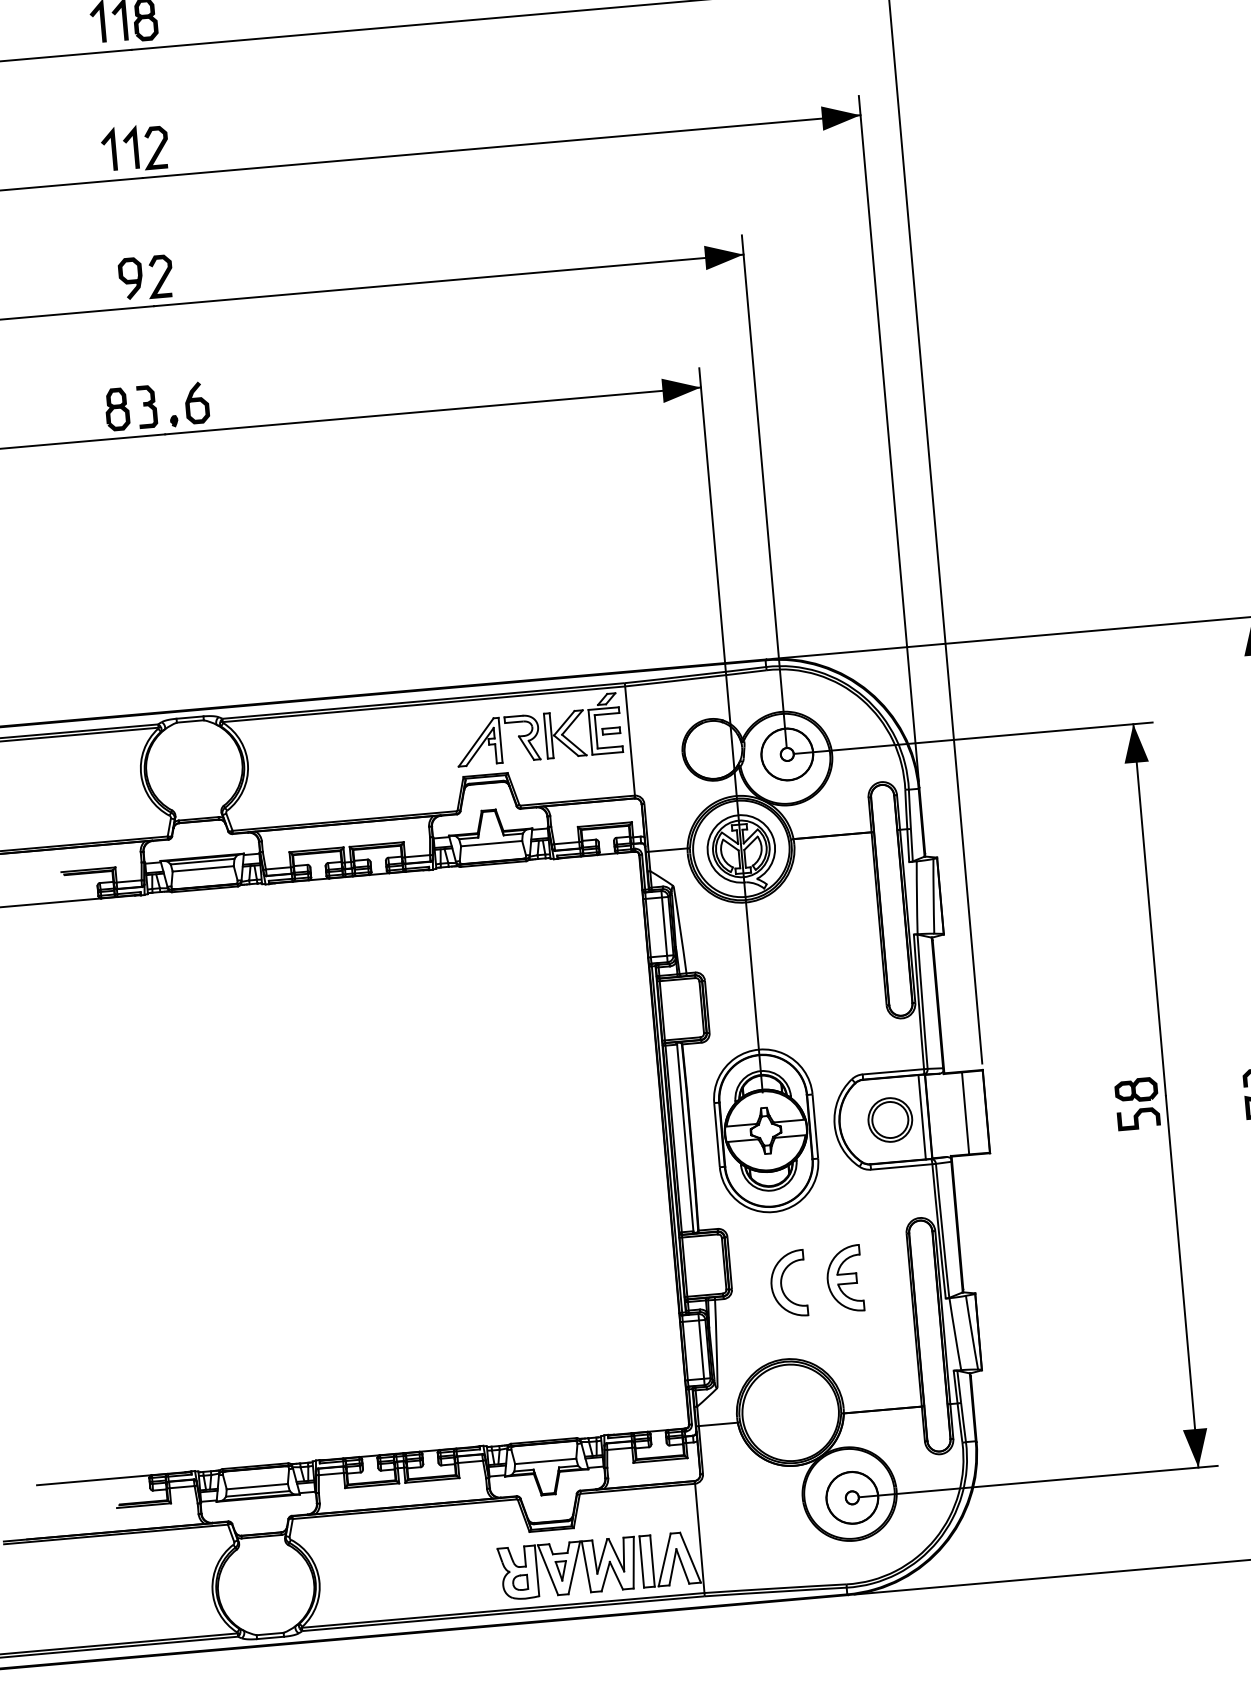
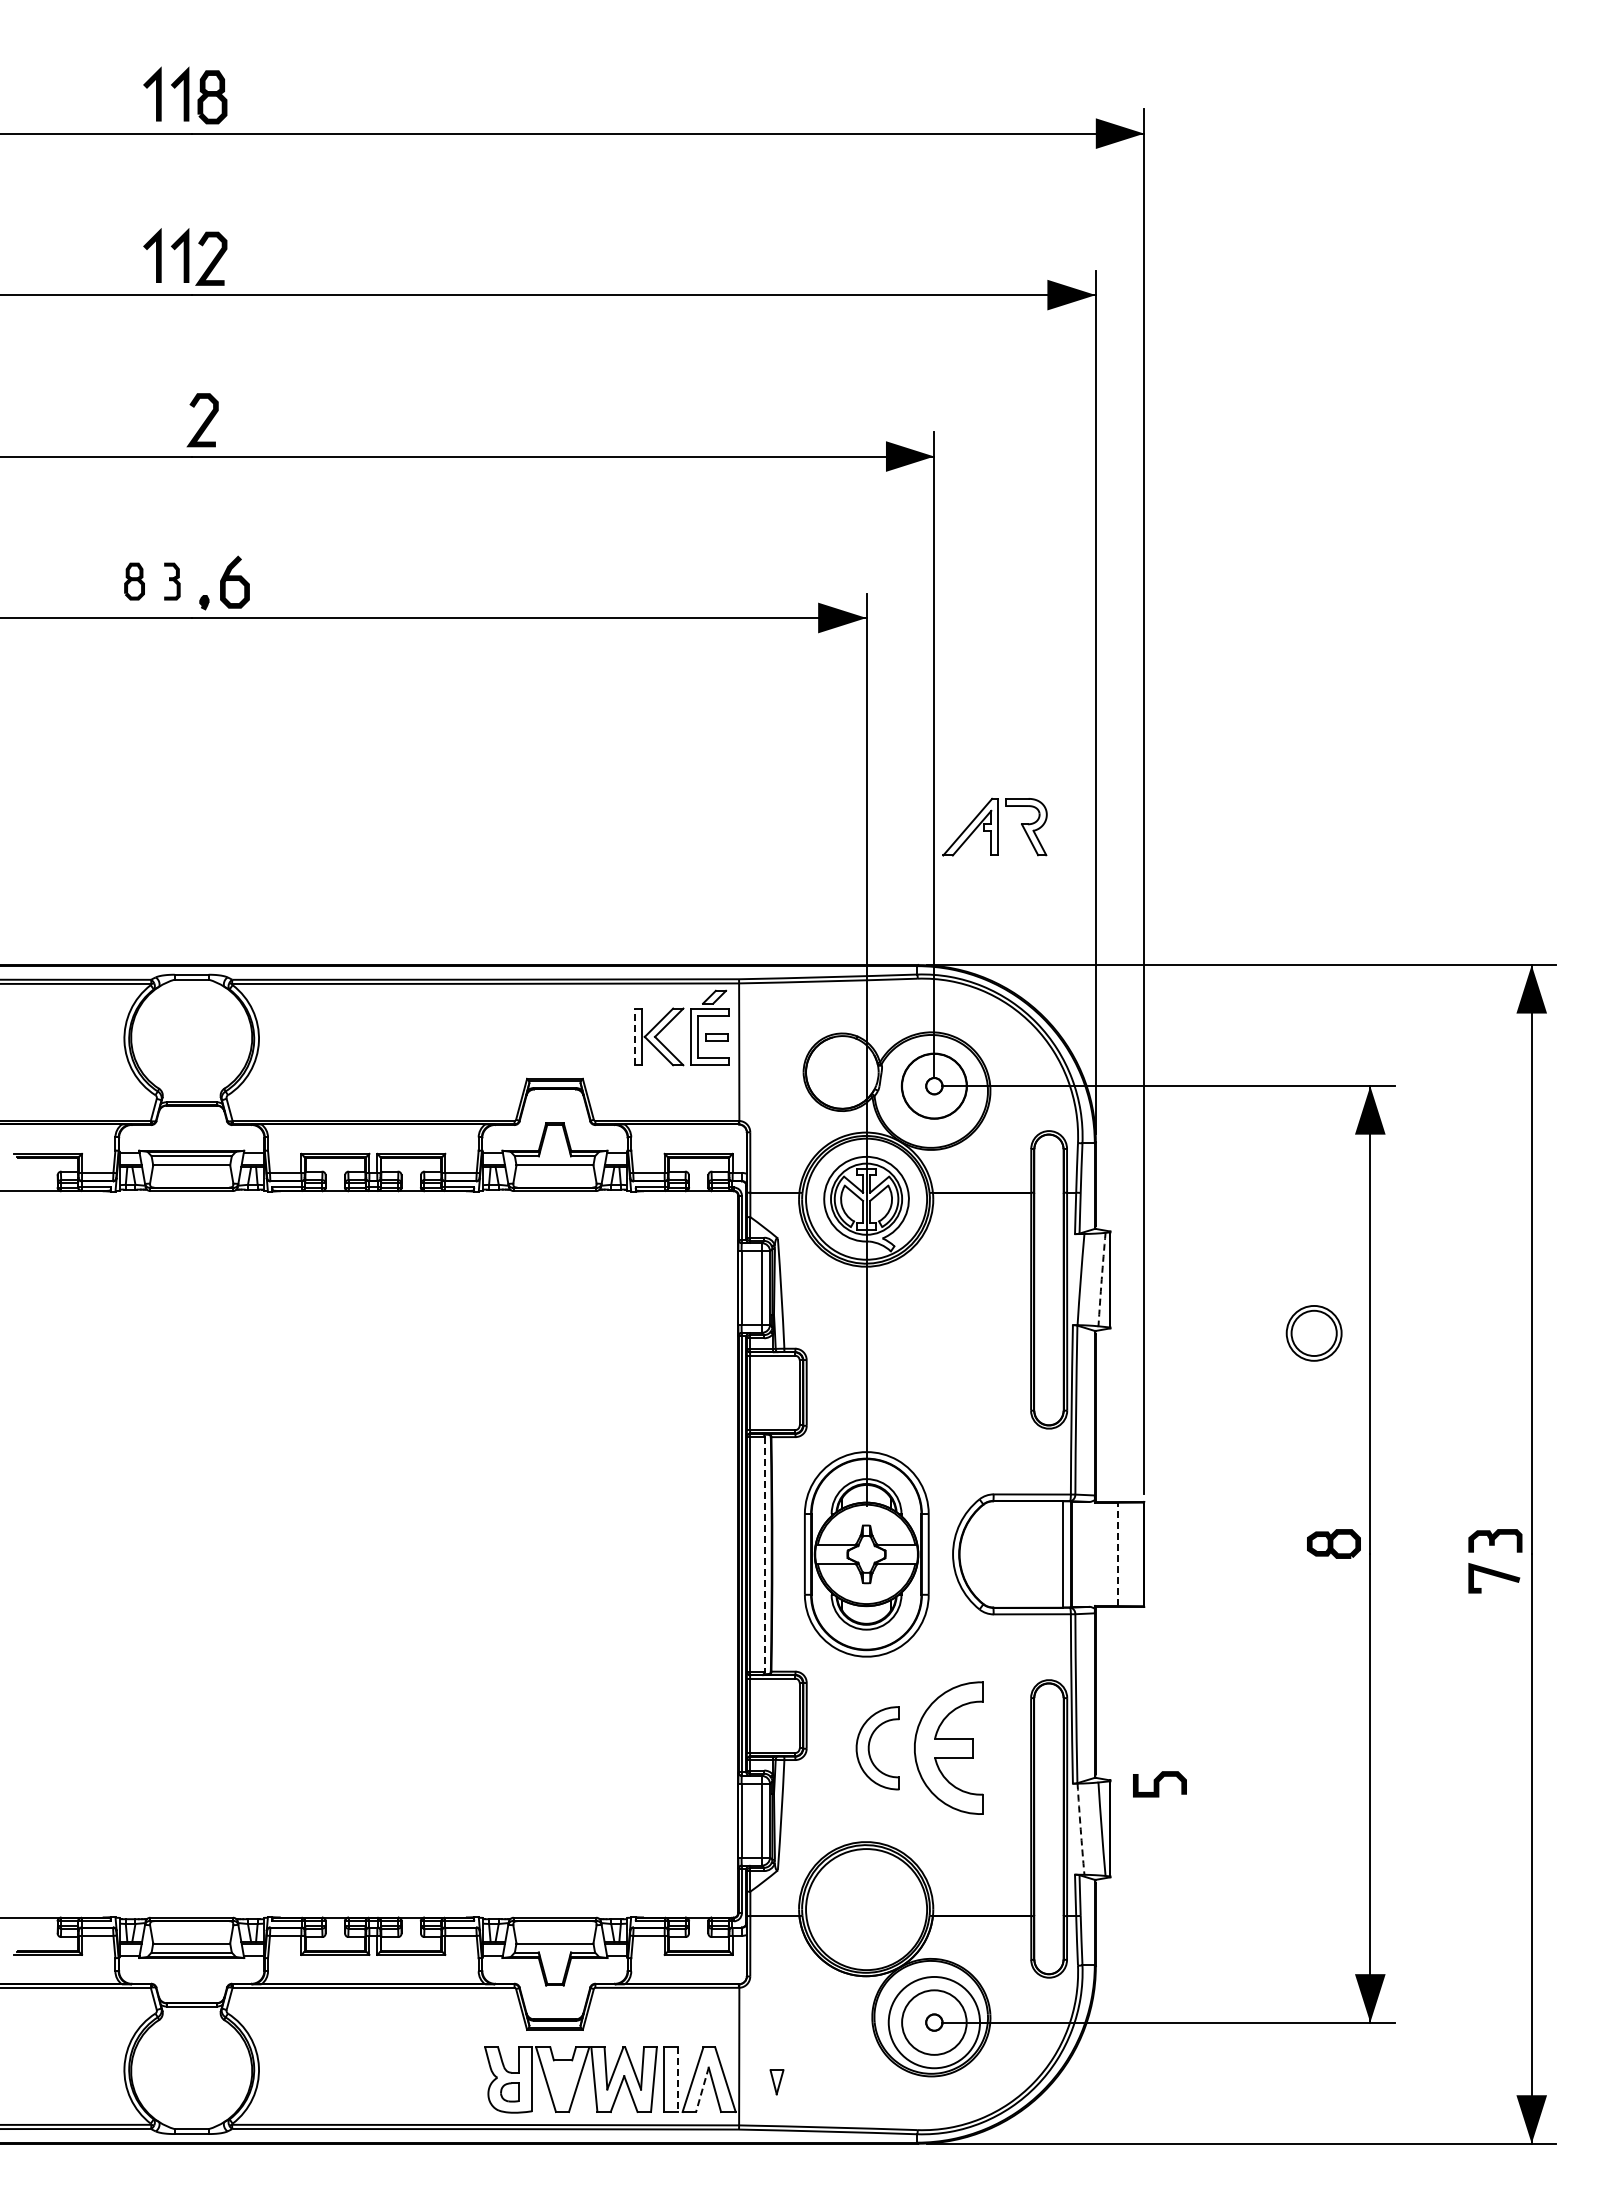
curve: (130, 279) -> (165, 420), removed
part: (147, 406) -> (172, 581), size x0.7
part: (117, 409) -> (134, 581), size x0.7
line: (545, 735) -> (634, 1036), solid -> dashed
part: (497, 740) -> (994, 826), moved
arc: (933, 896) -> (1101, 1279), solid -> dashed
line: (965, 1113) -> (1117, 1554), solid -> dashed
curve: (1138, 1119) -> (1159, 1784), moved
part: (889, 1120) -> (1313, 1333), moved
line: (684, 1138) -> (764, 1554), solid -> dashed
part: (844, 1279) -> (948, 1748), size x1.6
arc: (954, 1334) -> (1080, 1829), solid -> dashed
circle: (851, 1497) -> (933, 2022), size x1.4
line: (652, 1561) -> (677, 2080), solid -> dashed
line: (673, 1567) -> (702, 2090), solid -> dashed
part: (561, 1571) -> (776, 2082), moved

